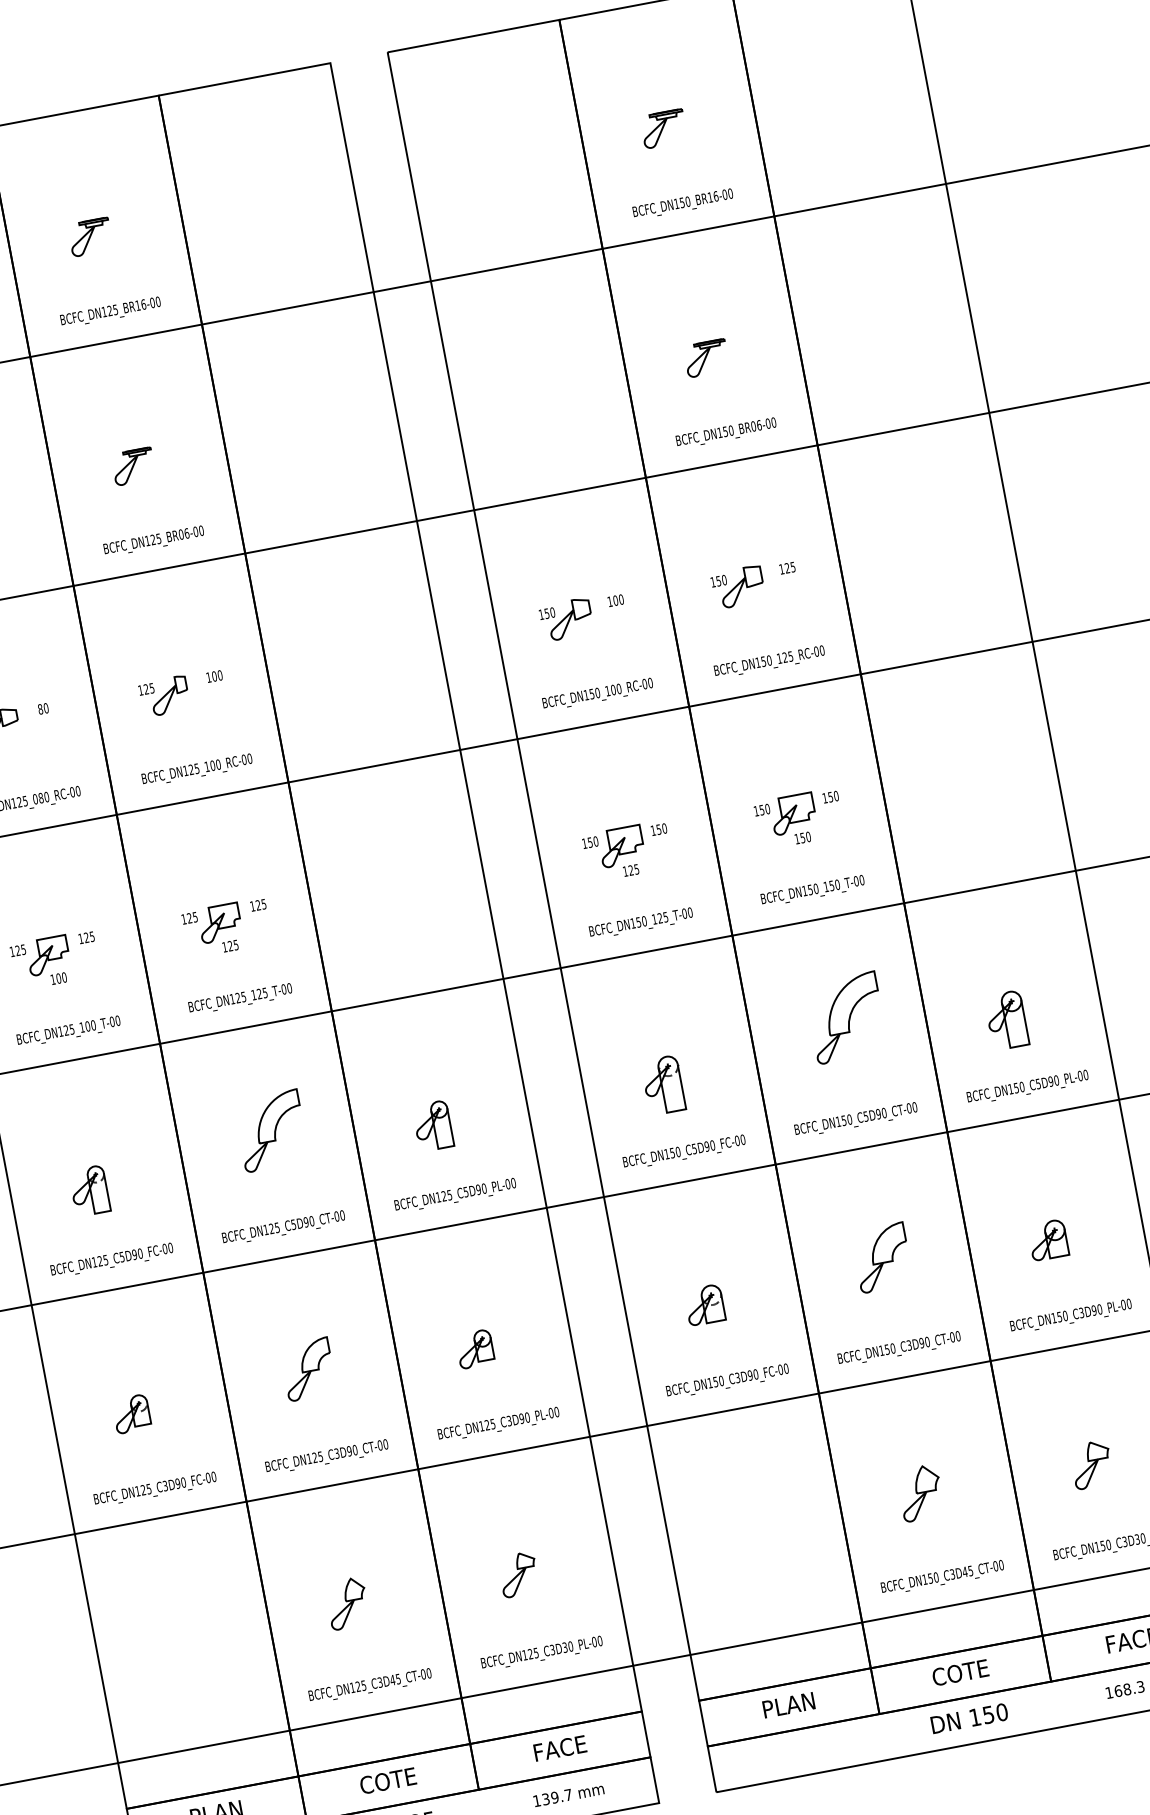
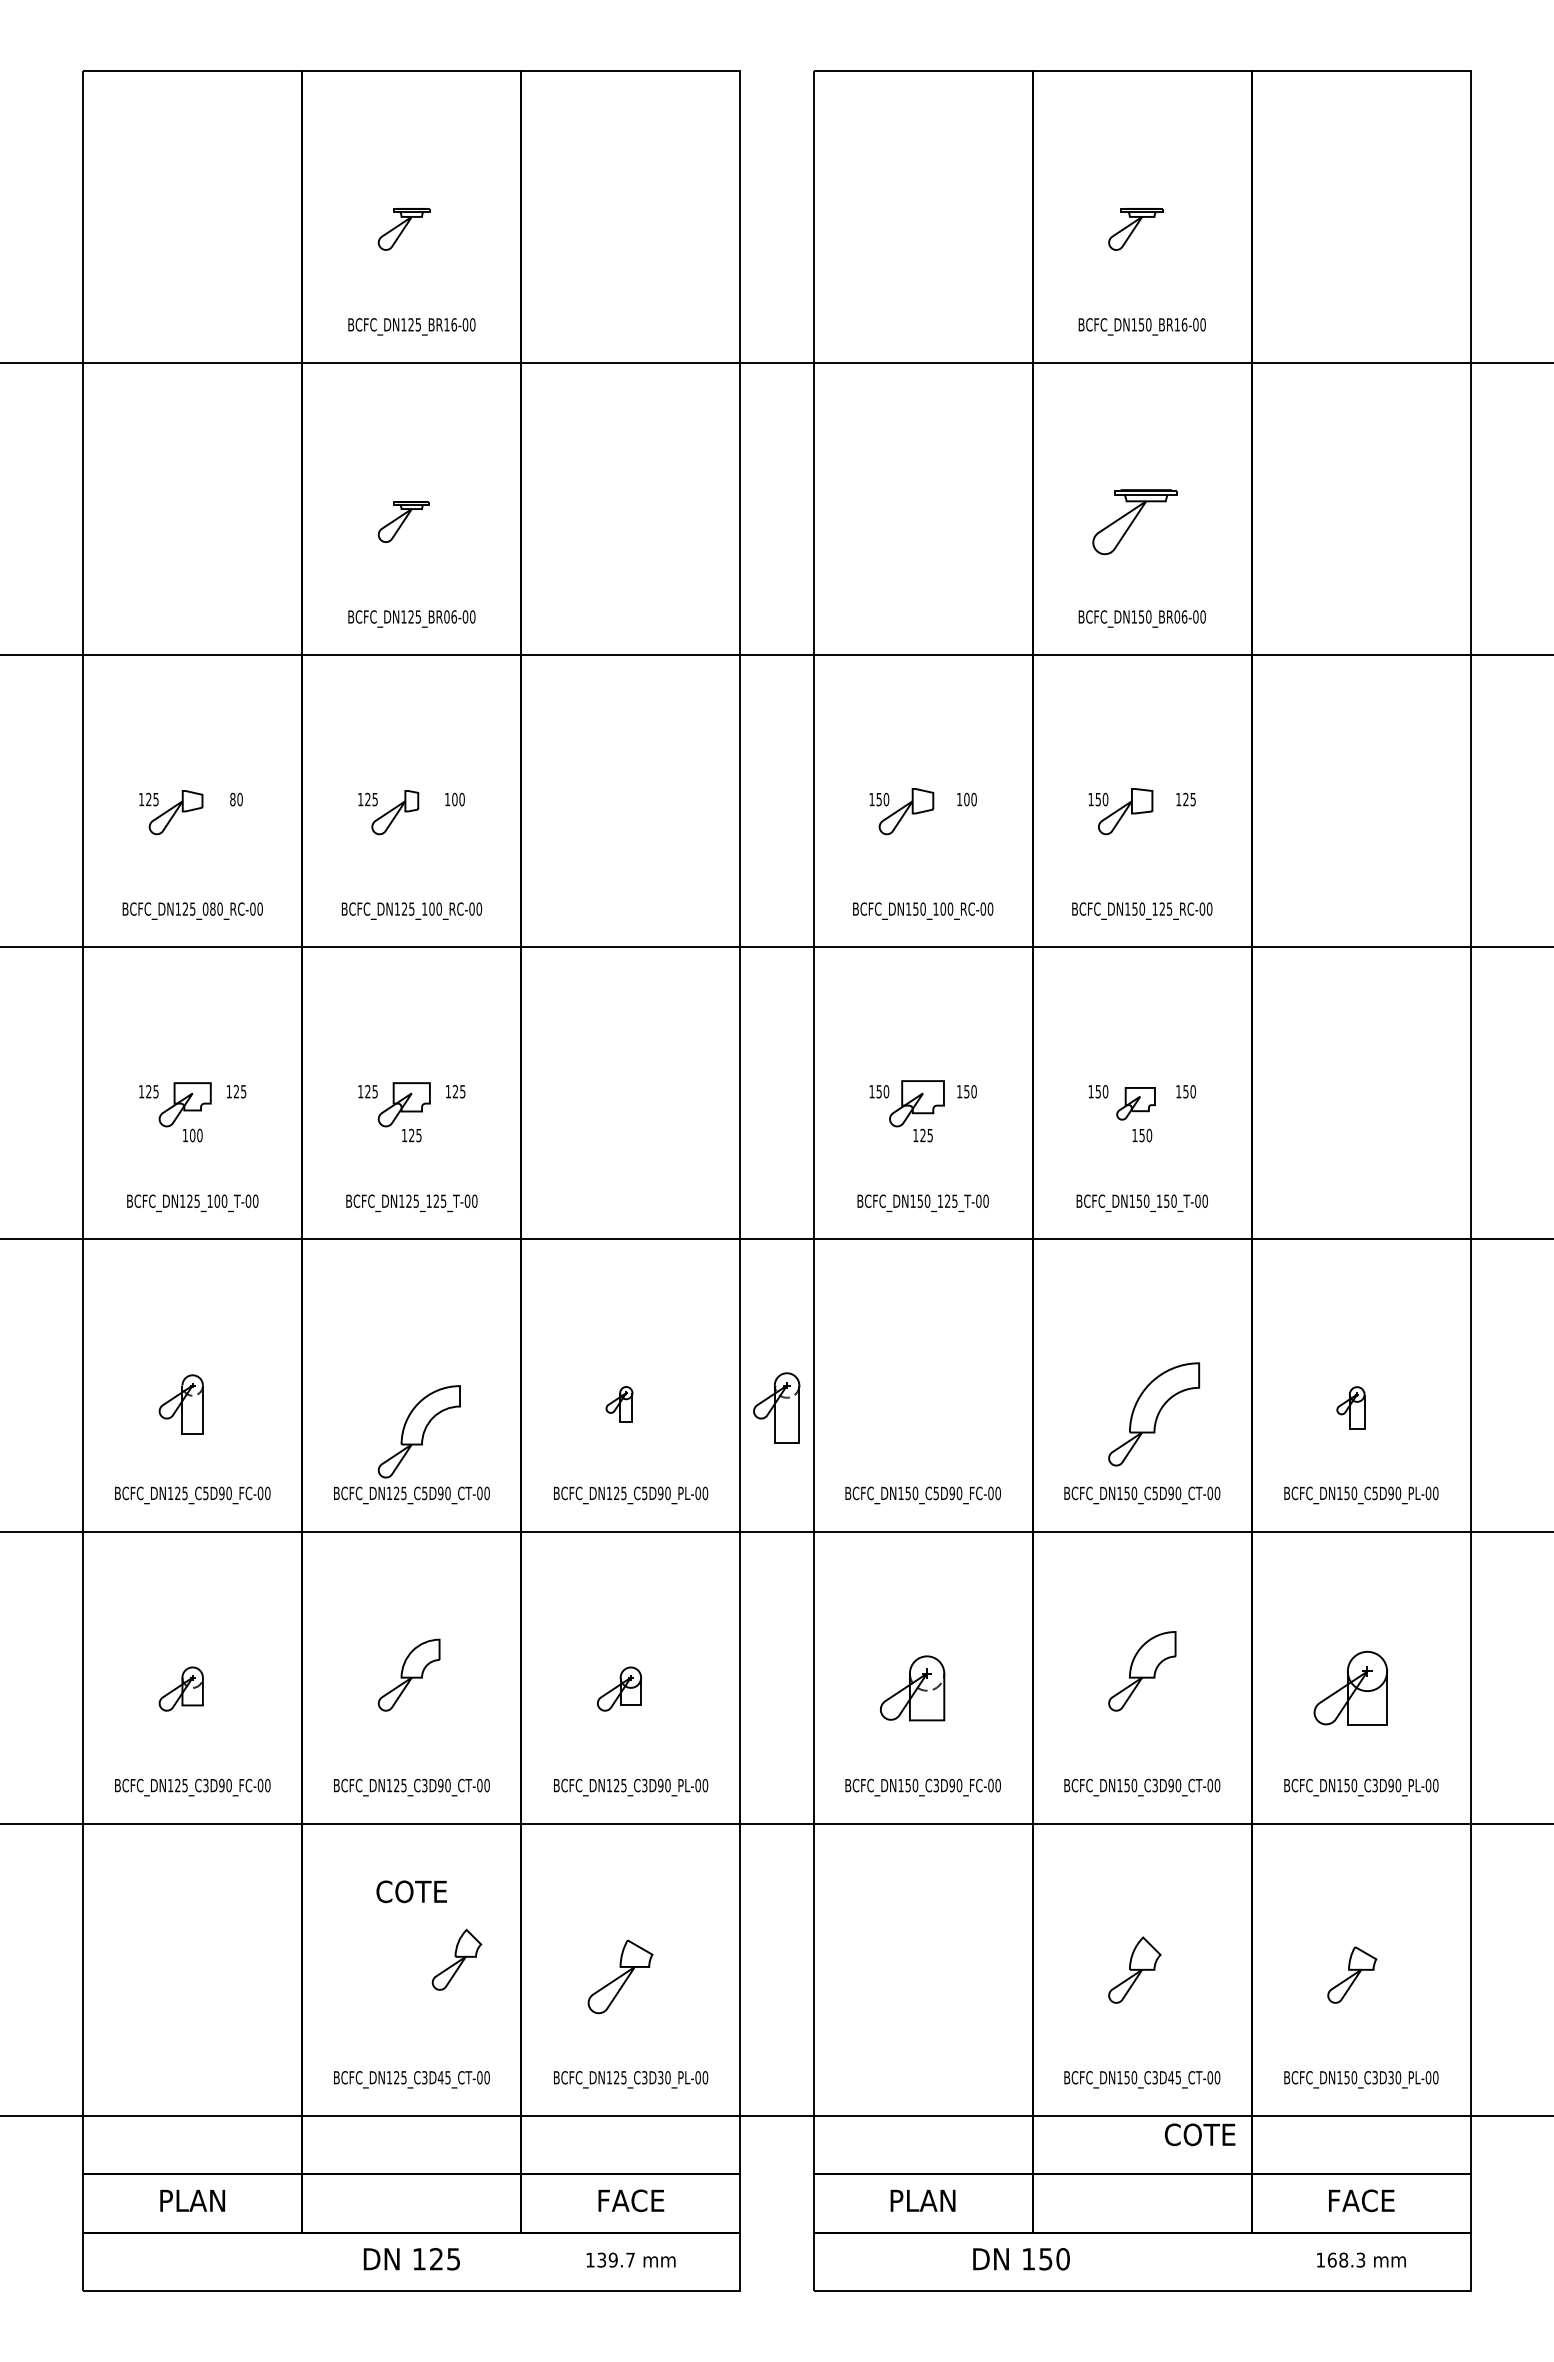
part: (706, 357) -> (1135, 521), size x1.6
part: (792, 813) -> (1135, 1103), size x0.7
part: (846, 1017) -> (1154, 1414), moved
part: (1006, 1020) -> (1350, 1407), size x0.6
part: (663, 1085) -> (776, 1407), moved
part: (433, 1126) -> (619, 1404), size x0.6
part: (270, 1130) -> (418, 1431), moved
part: (1047, 1239) -> (1350, 1687), size x1.6
part: (704, 1304) -> (912, 1687), size x1.4
part: (518, 1574) -> (620, 1976), size x1.4
part: (347, 1603) -> (456, 1959), moved
text: (960, 1672) -> (1199, 2134), moved
text: (969, 1718) -> (1021, 2259), moved
text: (387, 1780) -> (411, 1891), moved

